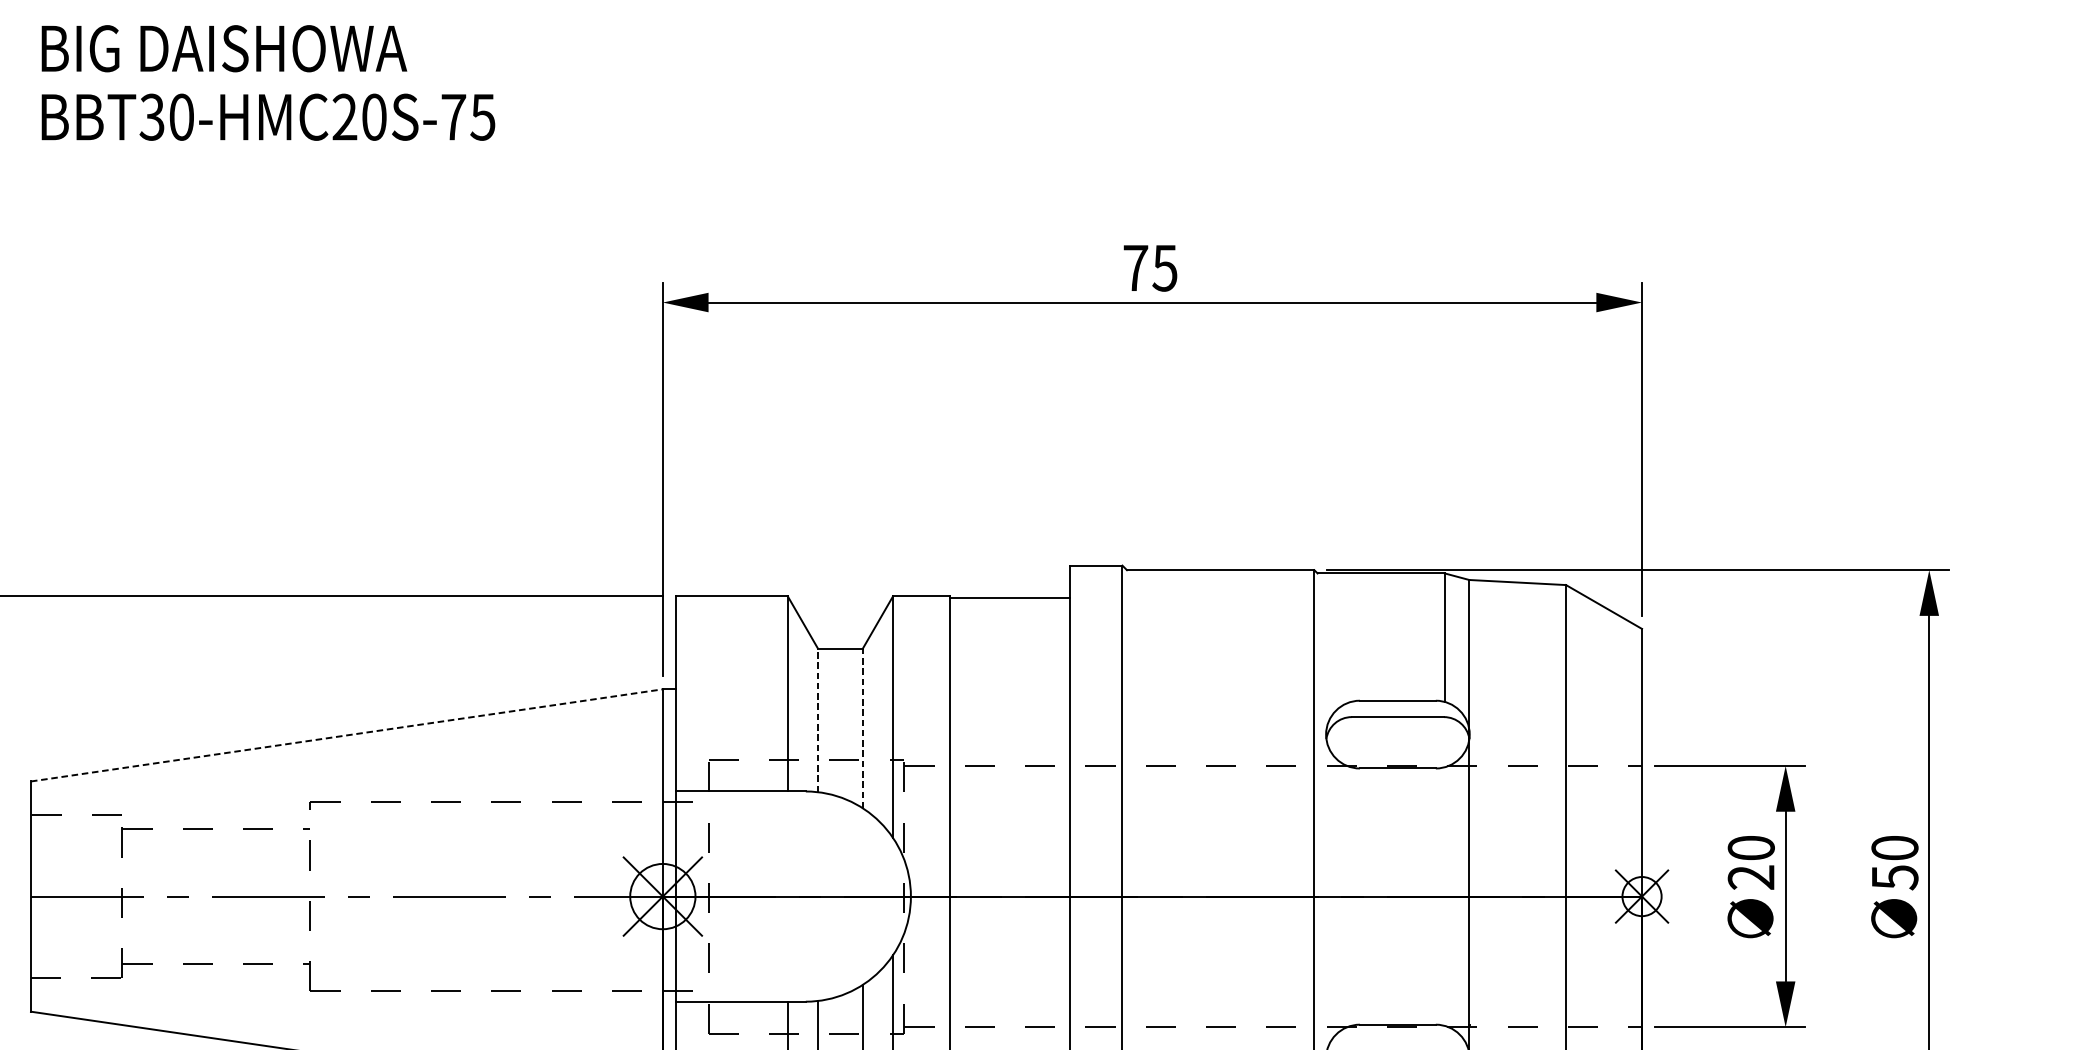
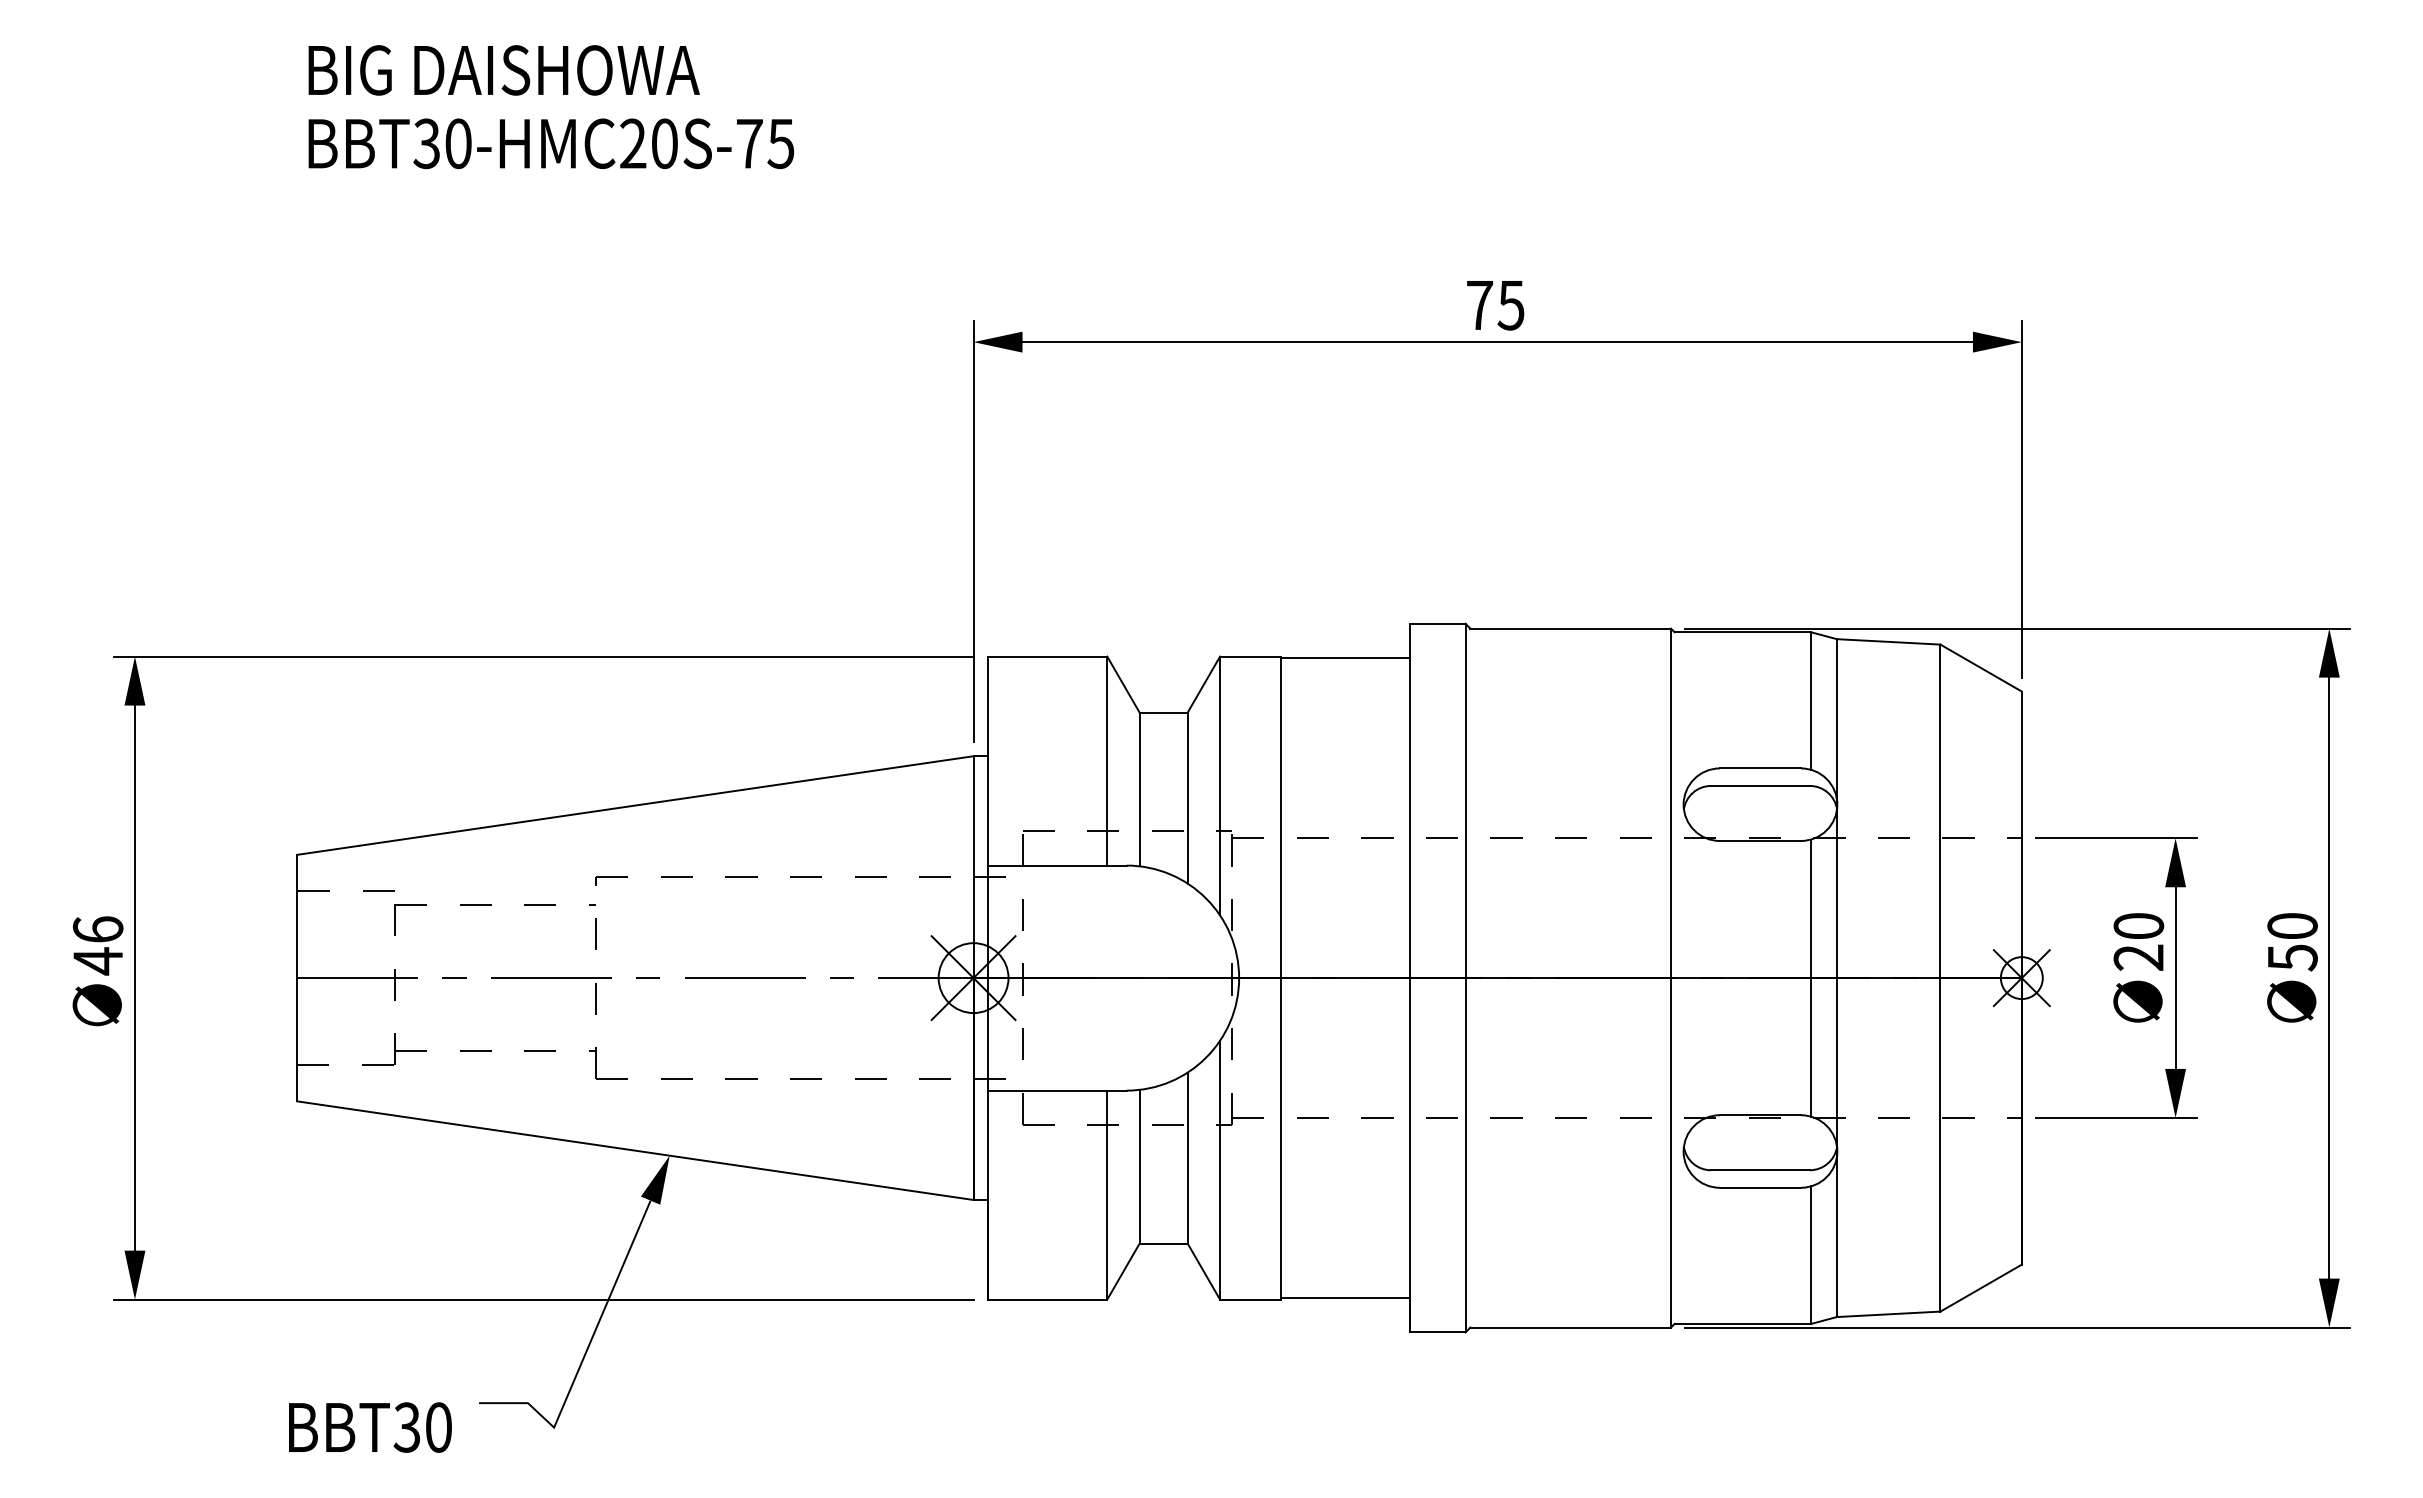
line: (817, 720) -> (1139, 789), dashed -> solid
line: (862, 728) -> (1187, 798), dashed -> solid
line: (347, 735) -> (635, 805), dashed -> solid
line: (1444, 896) -> (1810, 977), added

